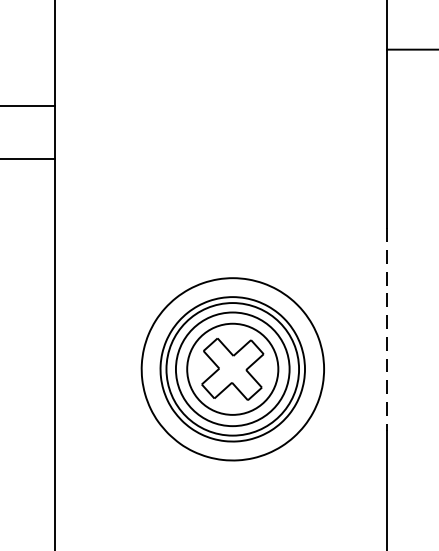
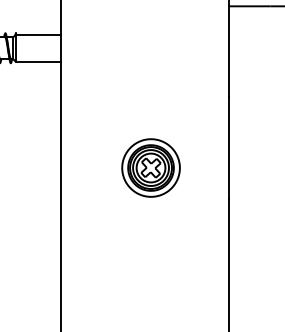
line: (385, 330) -> (228, 148), dashed -> solid
part: (231, 368) -> (150, 167), size x0.62

